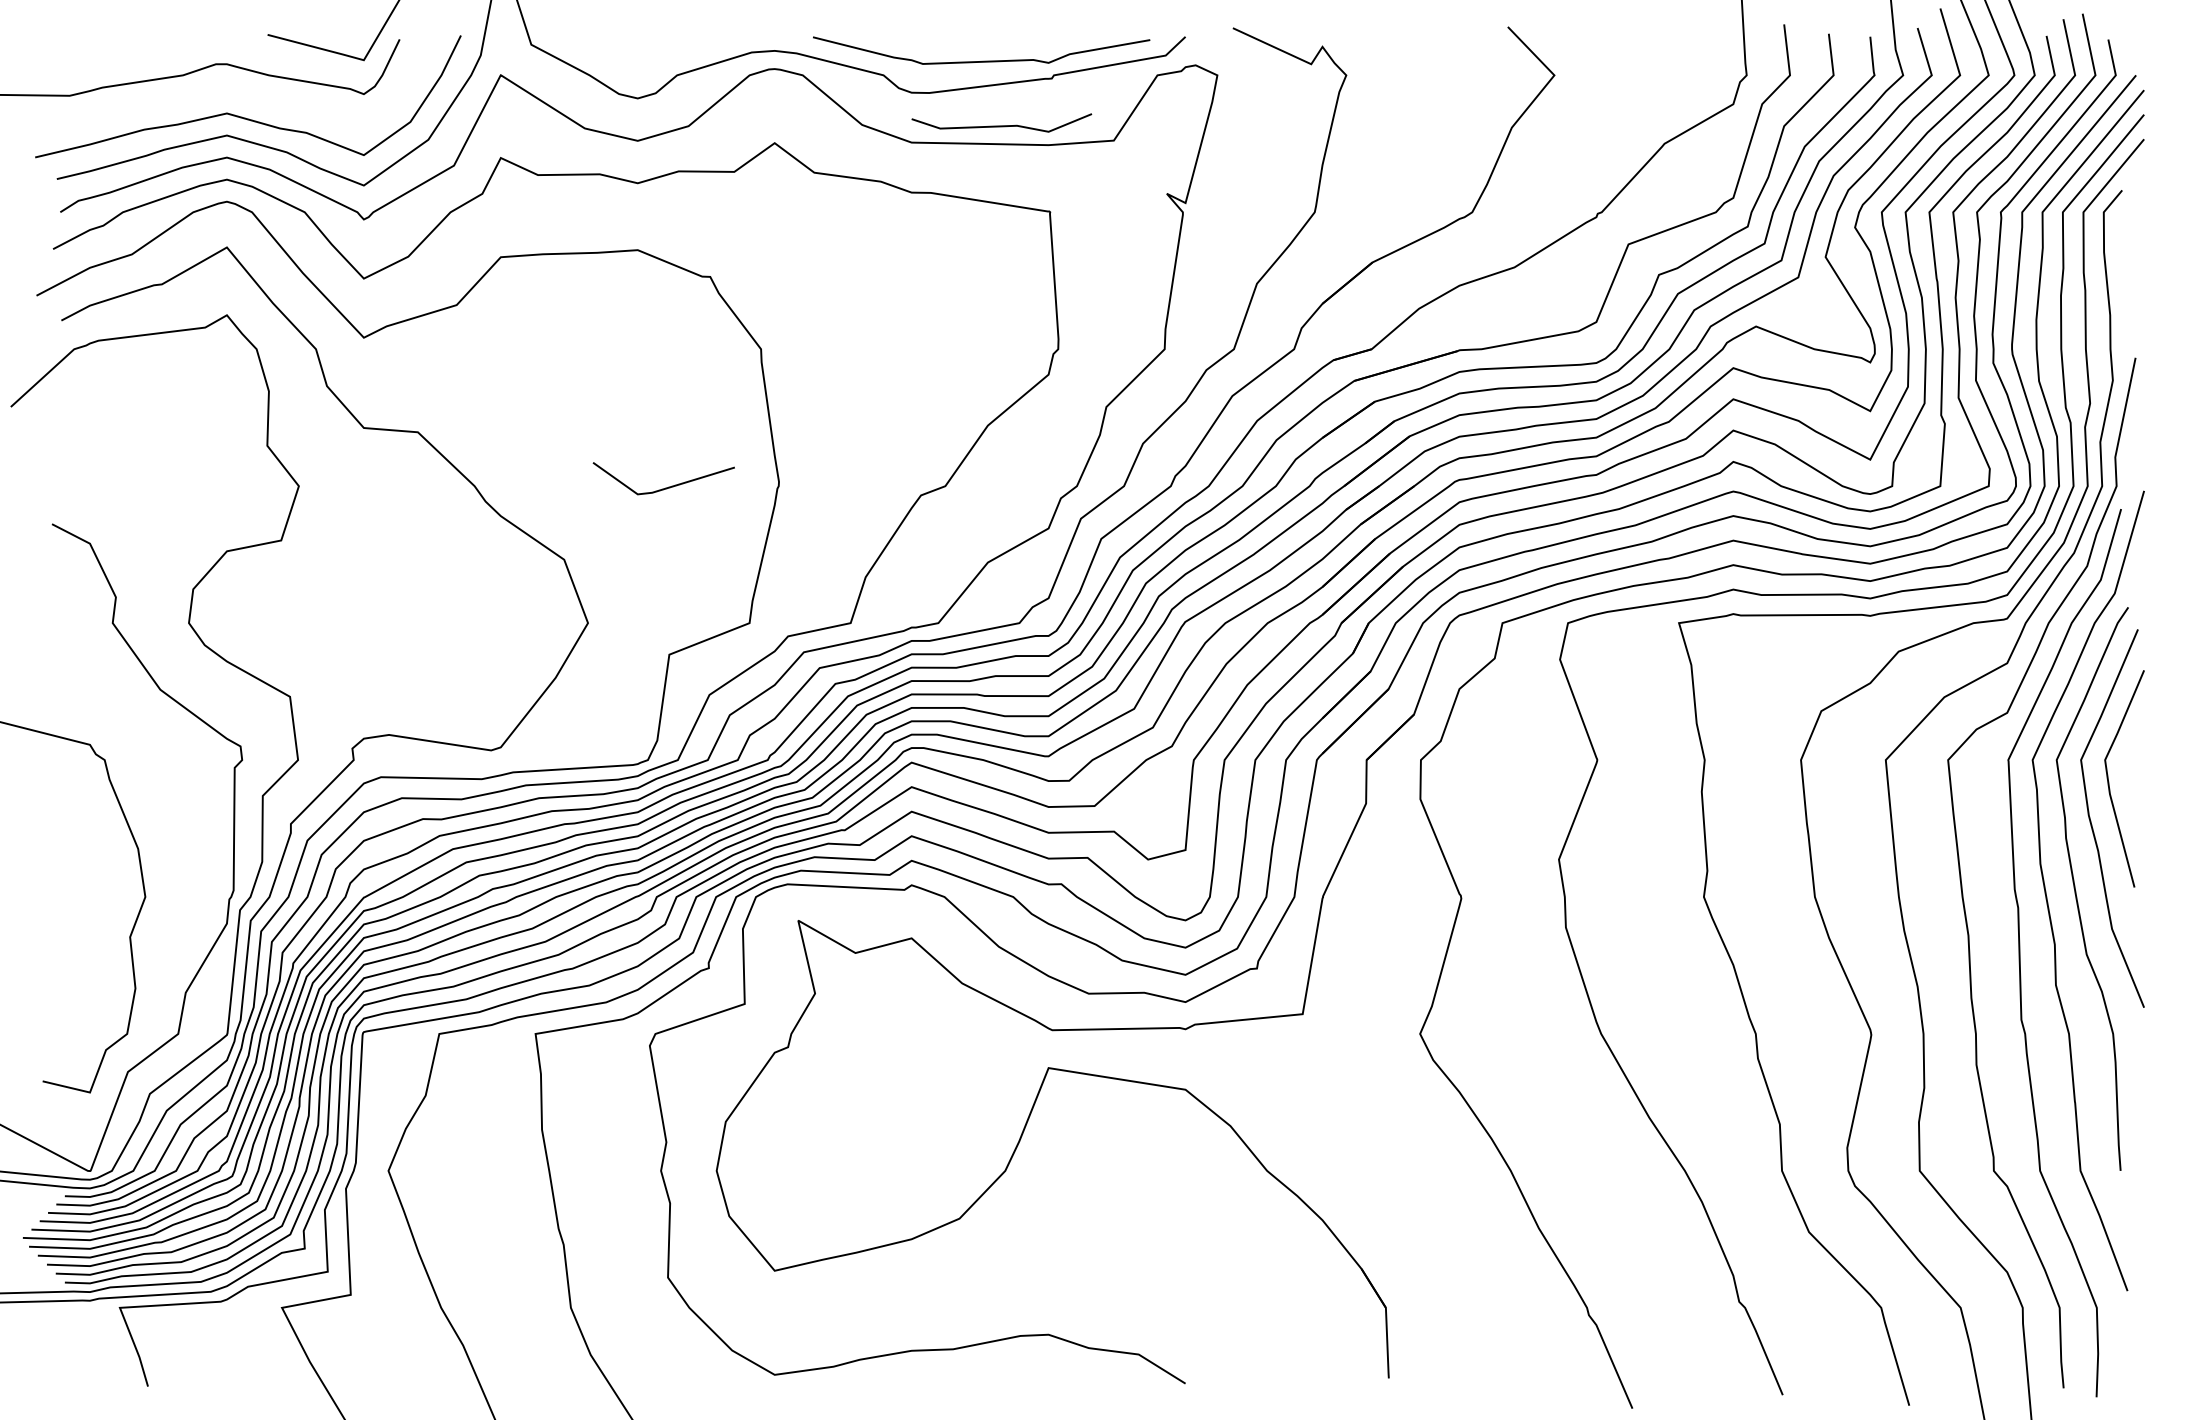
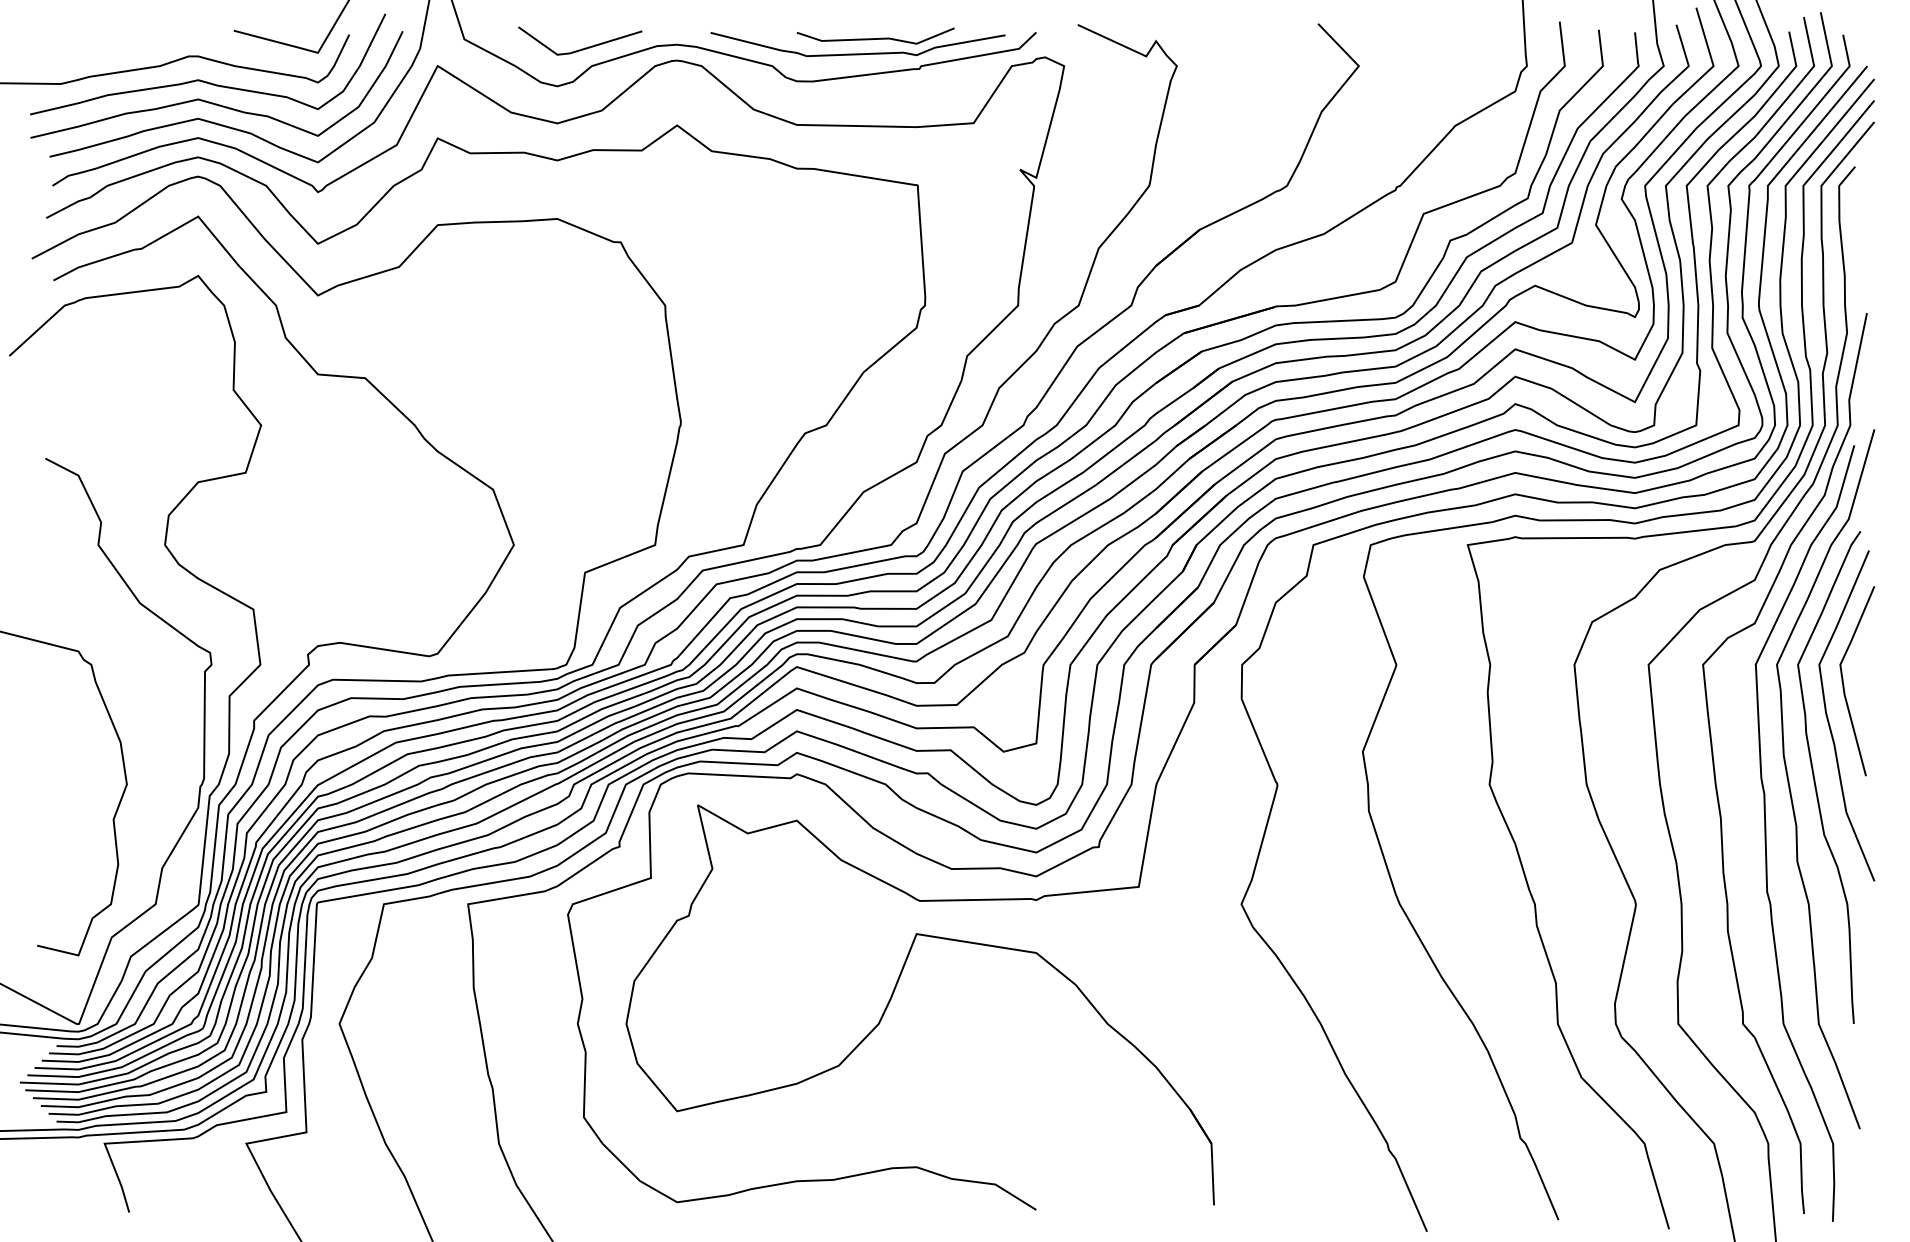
curve: (231, 91) -> (202, 80), added
line: (1001, 125) -> (875, 38), moved
line: (665, 487) -> (581, 48), moved

